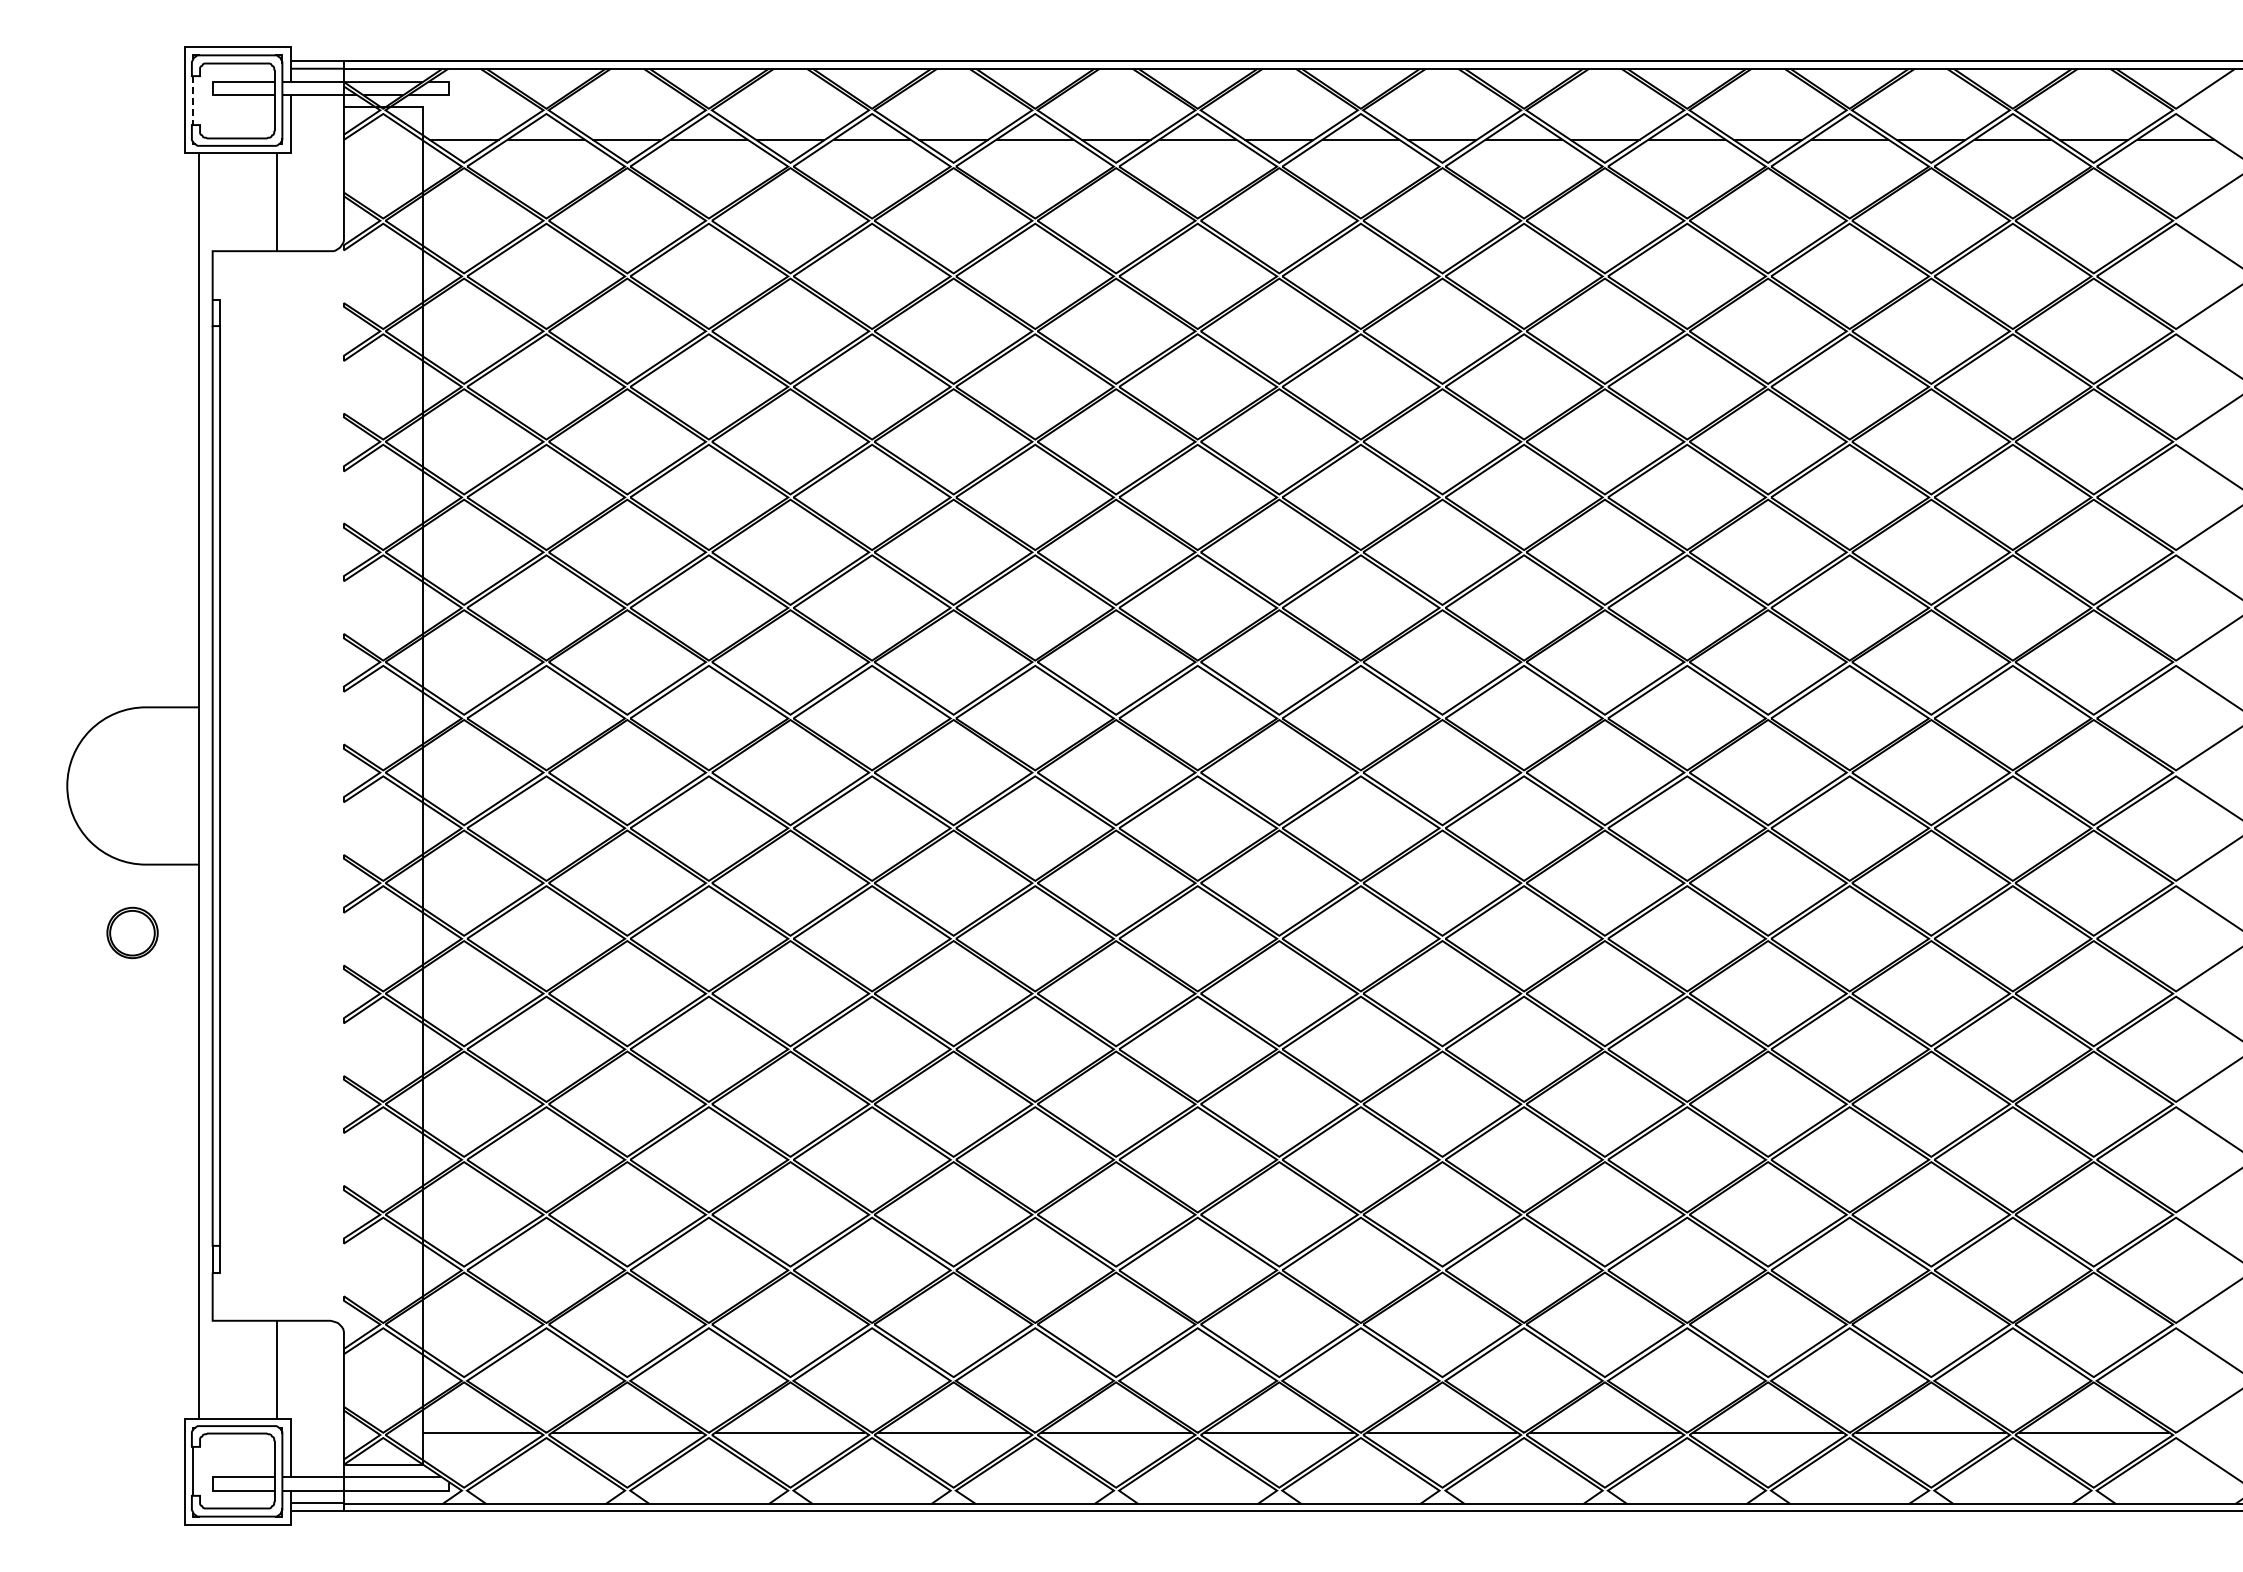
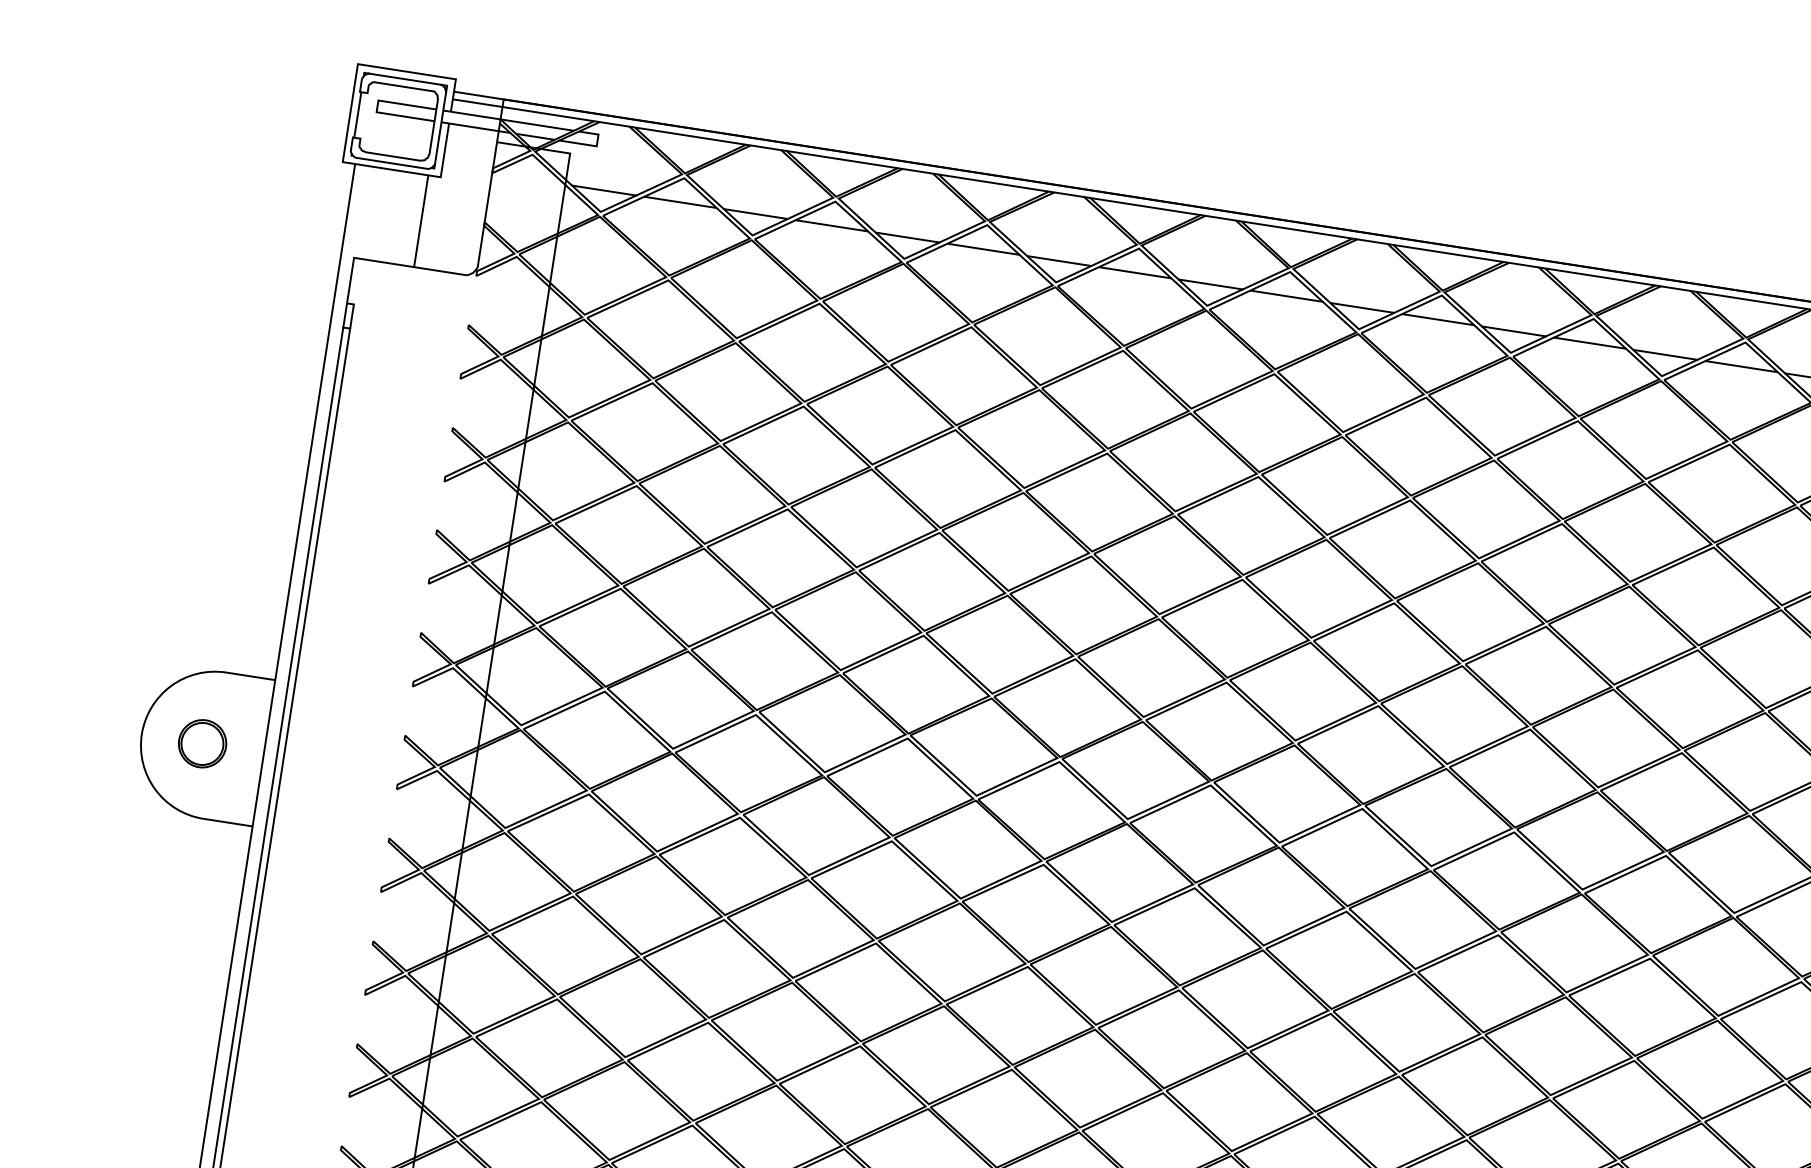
line: (193, 101) -> (357, 115), dashed -> solid
part: (132, 932) -> (202, 743), moved

